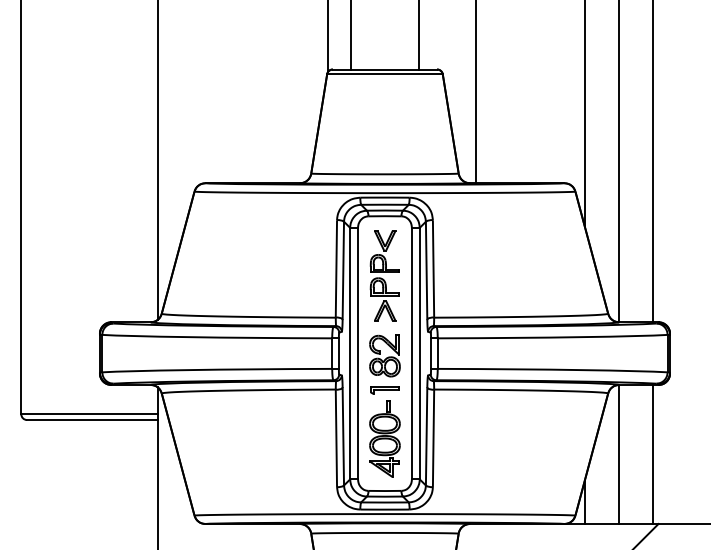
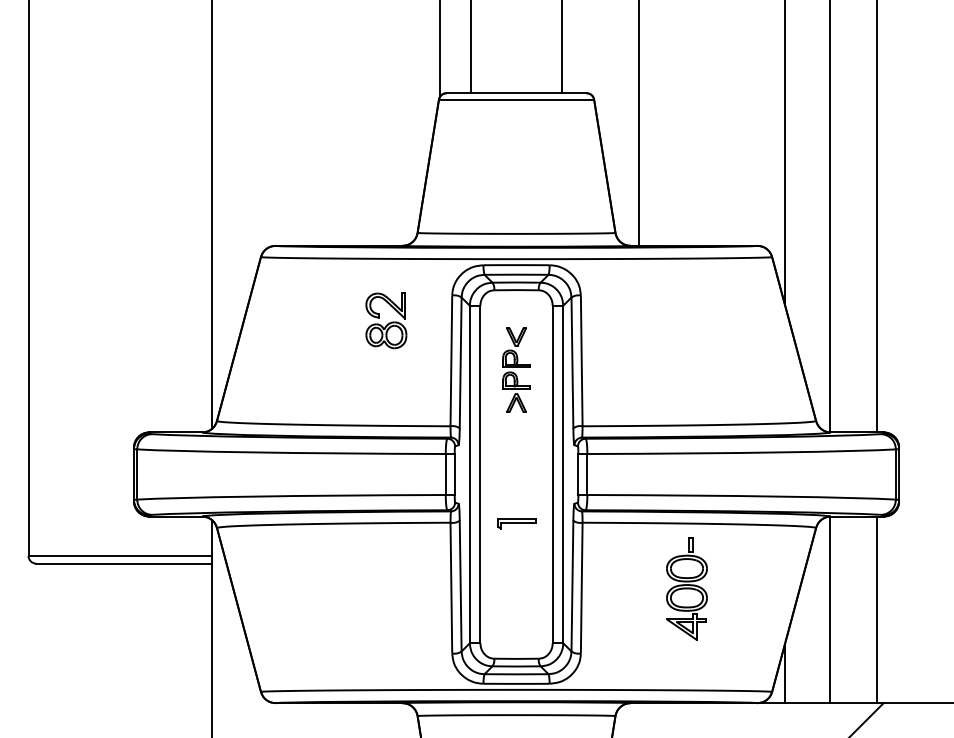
part: (384, 275) -> (515, 369), size x0.7
part: (384, 355) -> (385, 320), moved
part: (384, 438) -> (686, 588), moved

